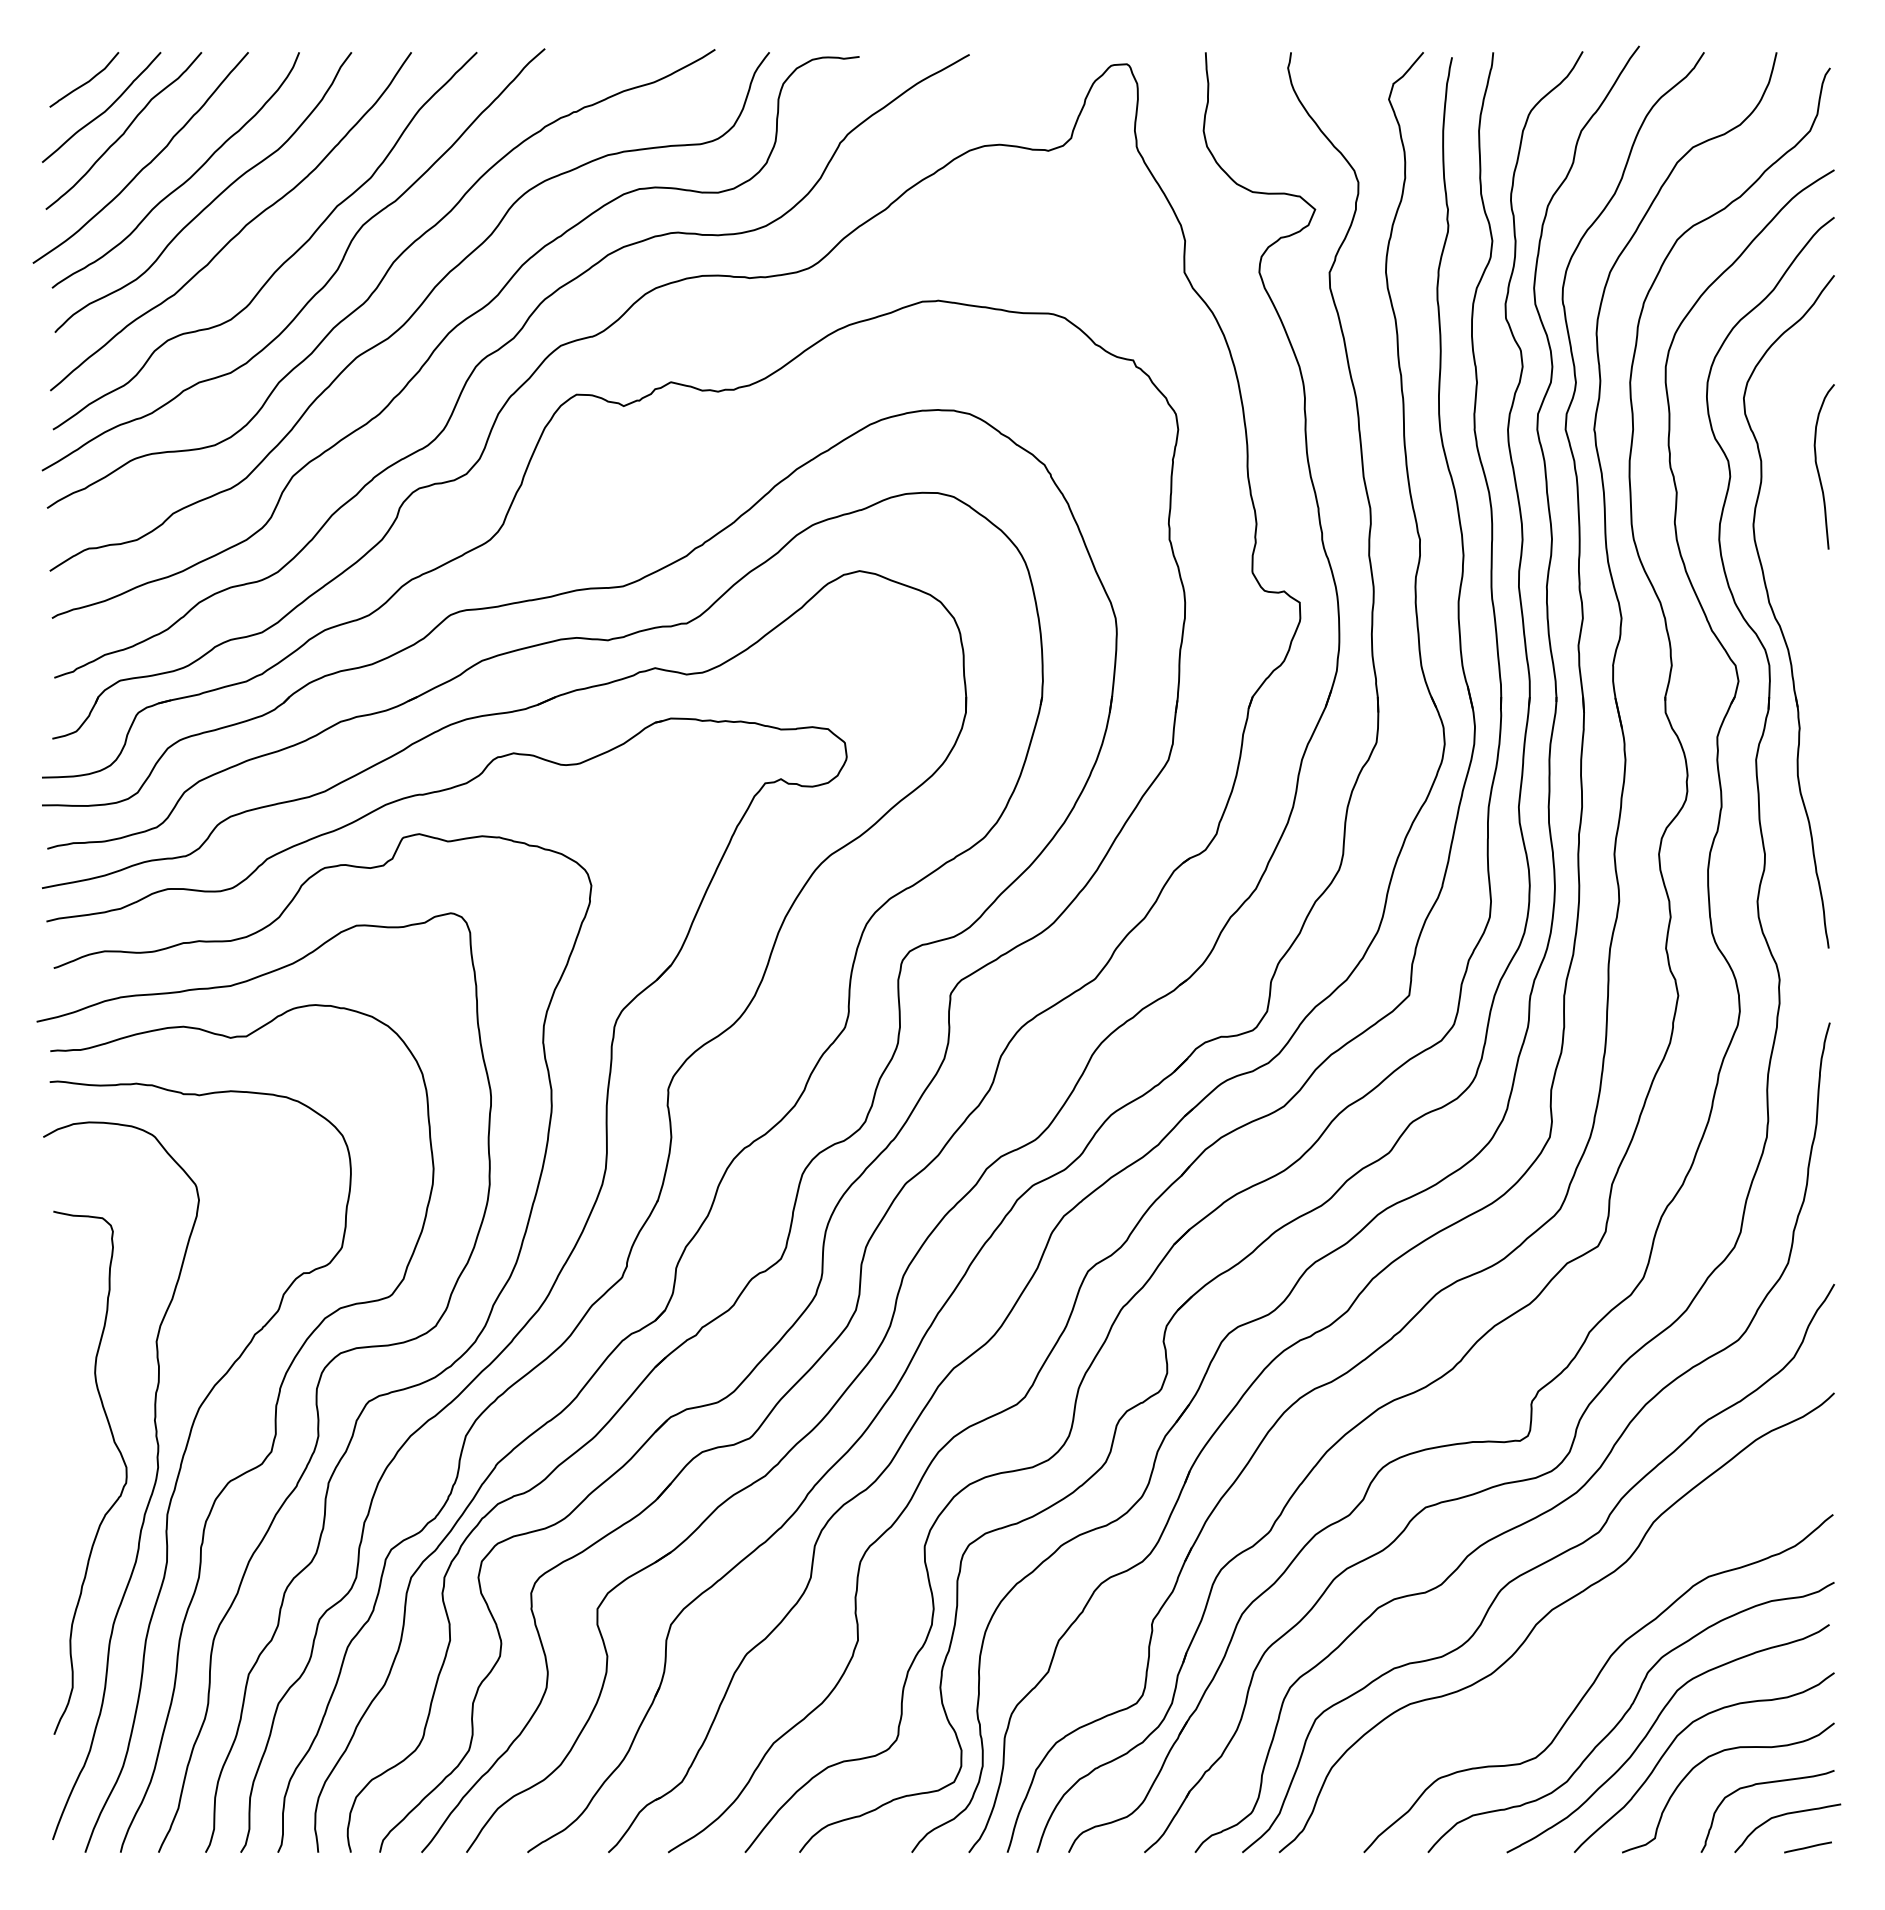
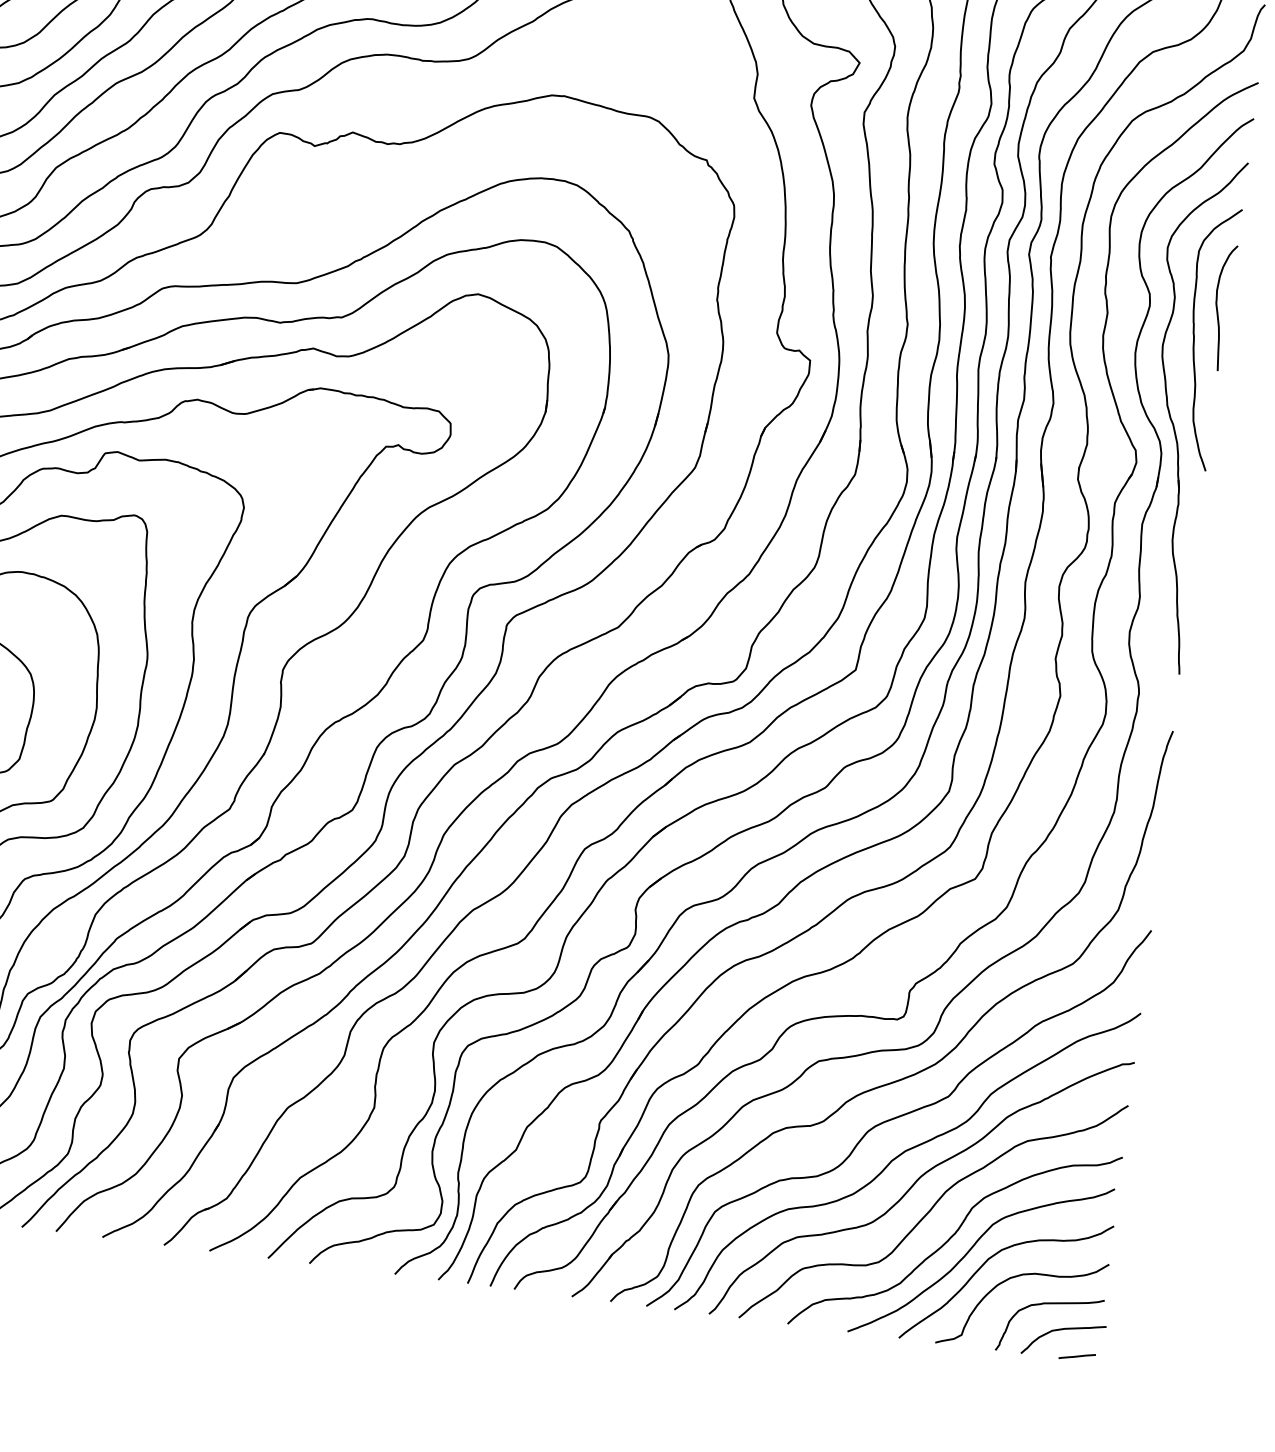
curve: (1793, 508) -> (1194, 336), added
curve: (1570, 1650) -> (915, 1183), added

